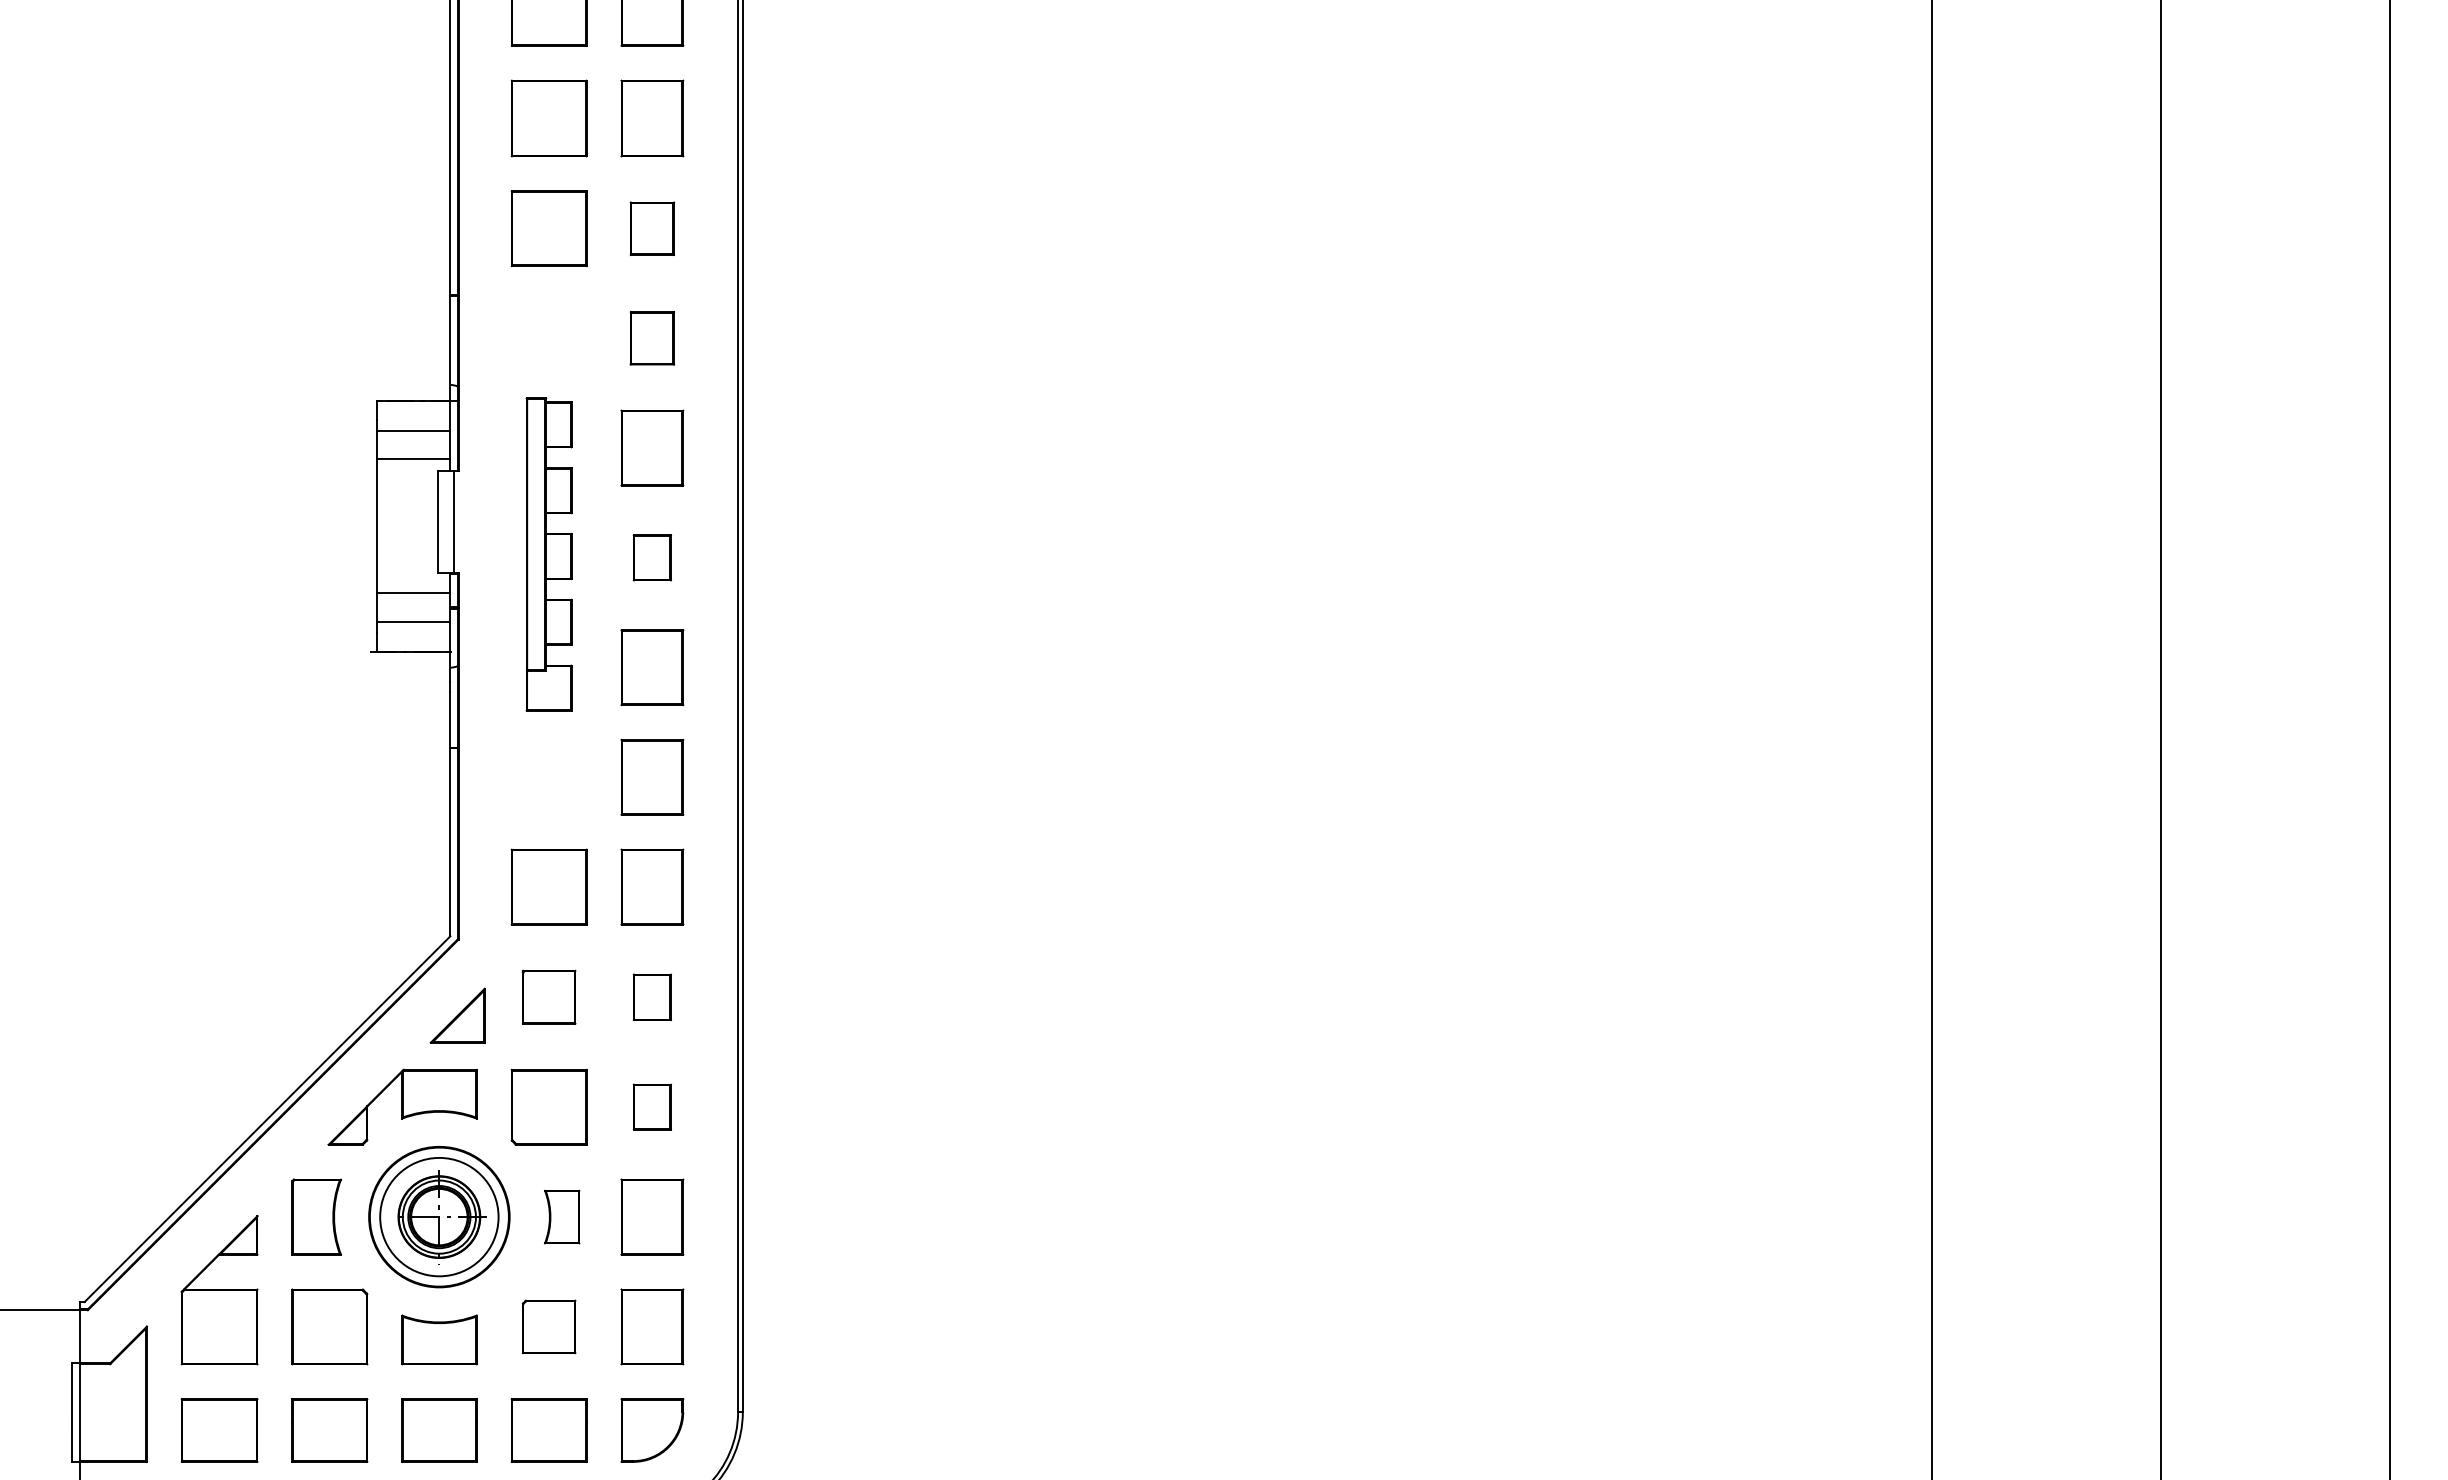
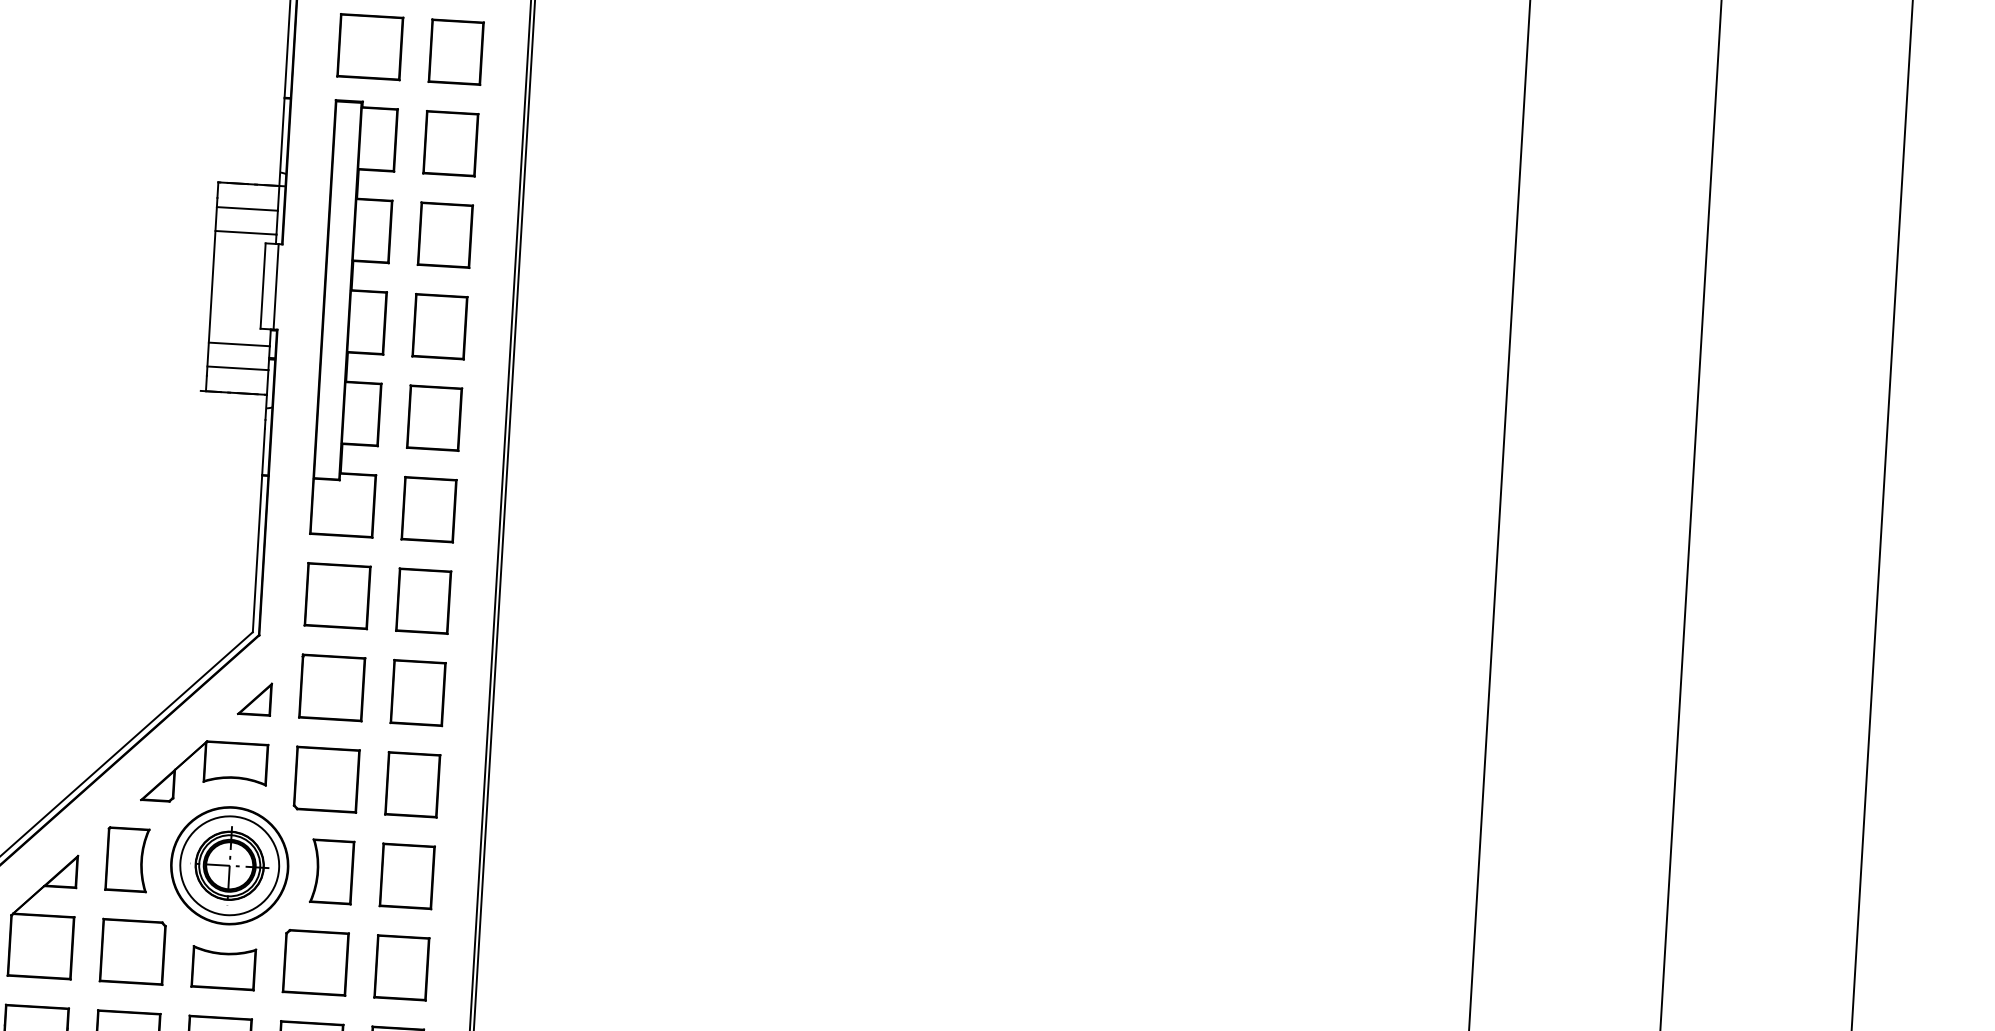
part: (652, 228) -> (456, 52), size x1.43
part: (652, 337) -> (450, 142), size x1.43
part: (548, 554) -> (353, 318), size x1.67
part: (652, 557) -> (440, 326), size x1.67
part: (548, 997) -> (331, 688), size x1.43
part: (652, 997) -> (418, 693), size x1.67
part: (457, 1015) -> (254, 698), size x0.71
part: (652, 1106) -> (412, 784), size x1.67
part: (561, 1216) -> (331, 871), size x1.43
part: (548, 1326) -> (315, 962), size x1.43

